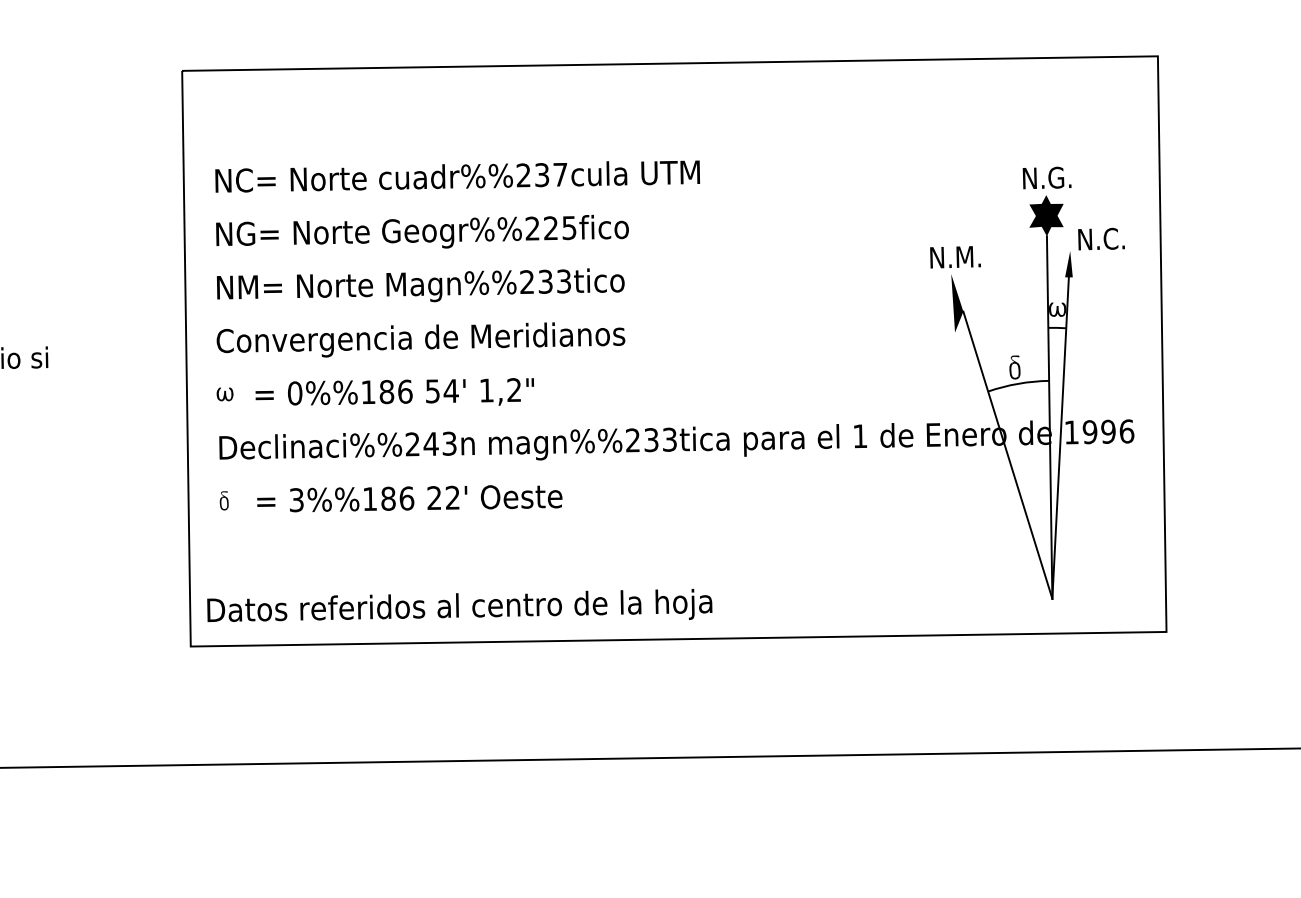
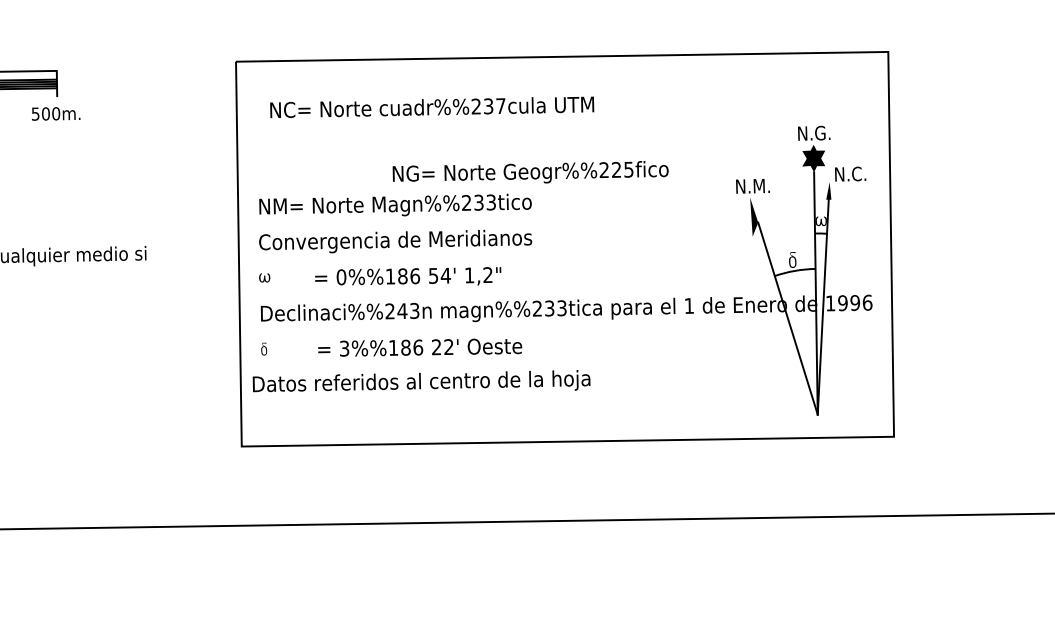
text: (458, 176) -> (432, 107), moved
text: (422, 232) -> (530, 172), moved
text: (395, 392) -> (408, 276), moved
text: (410, 498) -> (420, 347), moved
text: (459, 606) -> (421, 381), moved

